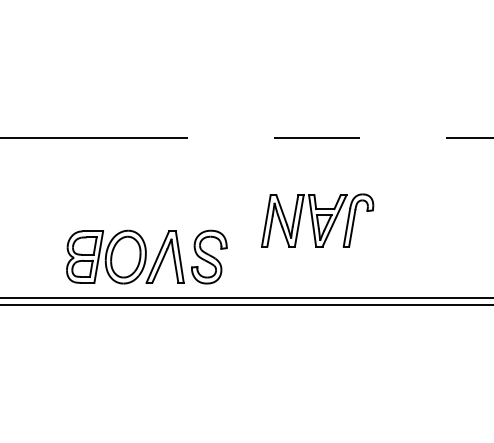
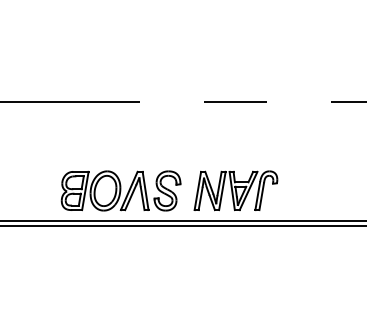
part: (316, 220) -> (235, 190), moved
part: (146, 256) -> (120, 190), moved

